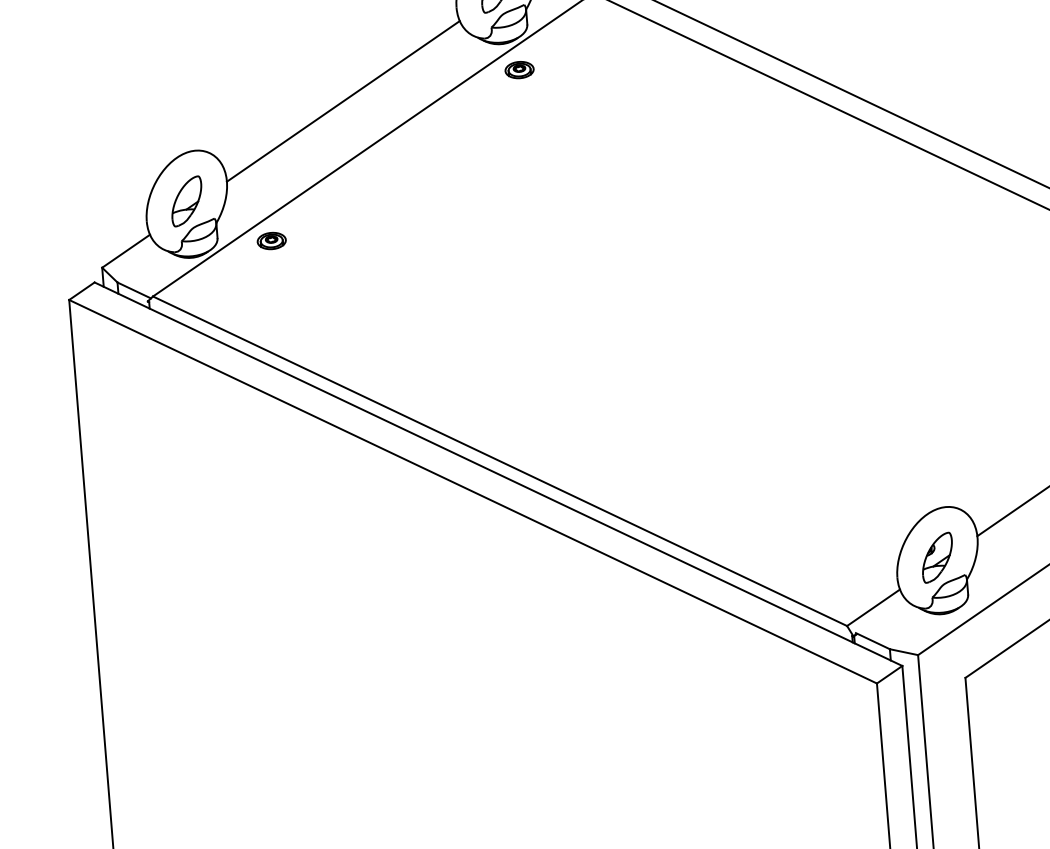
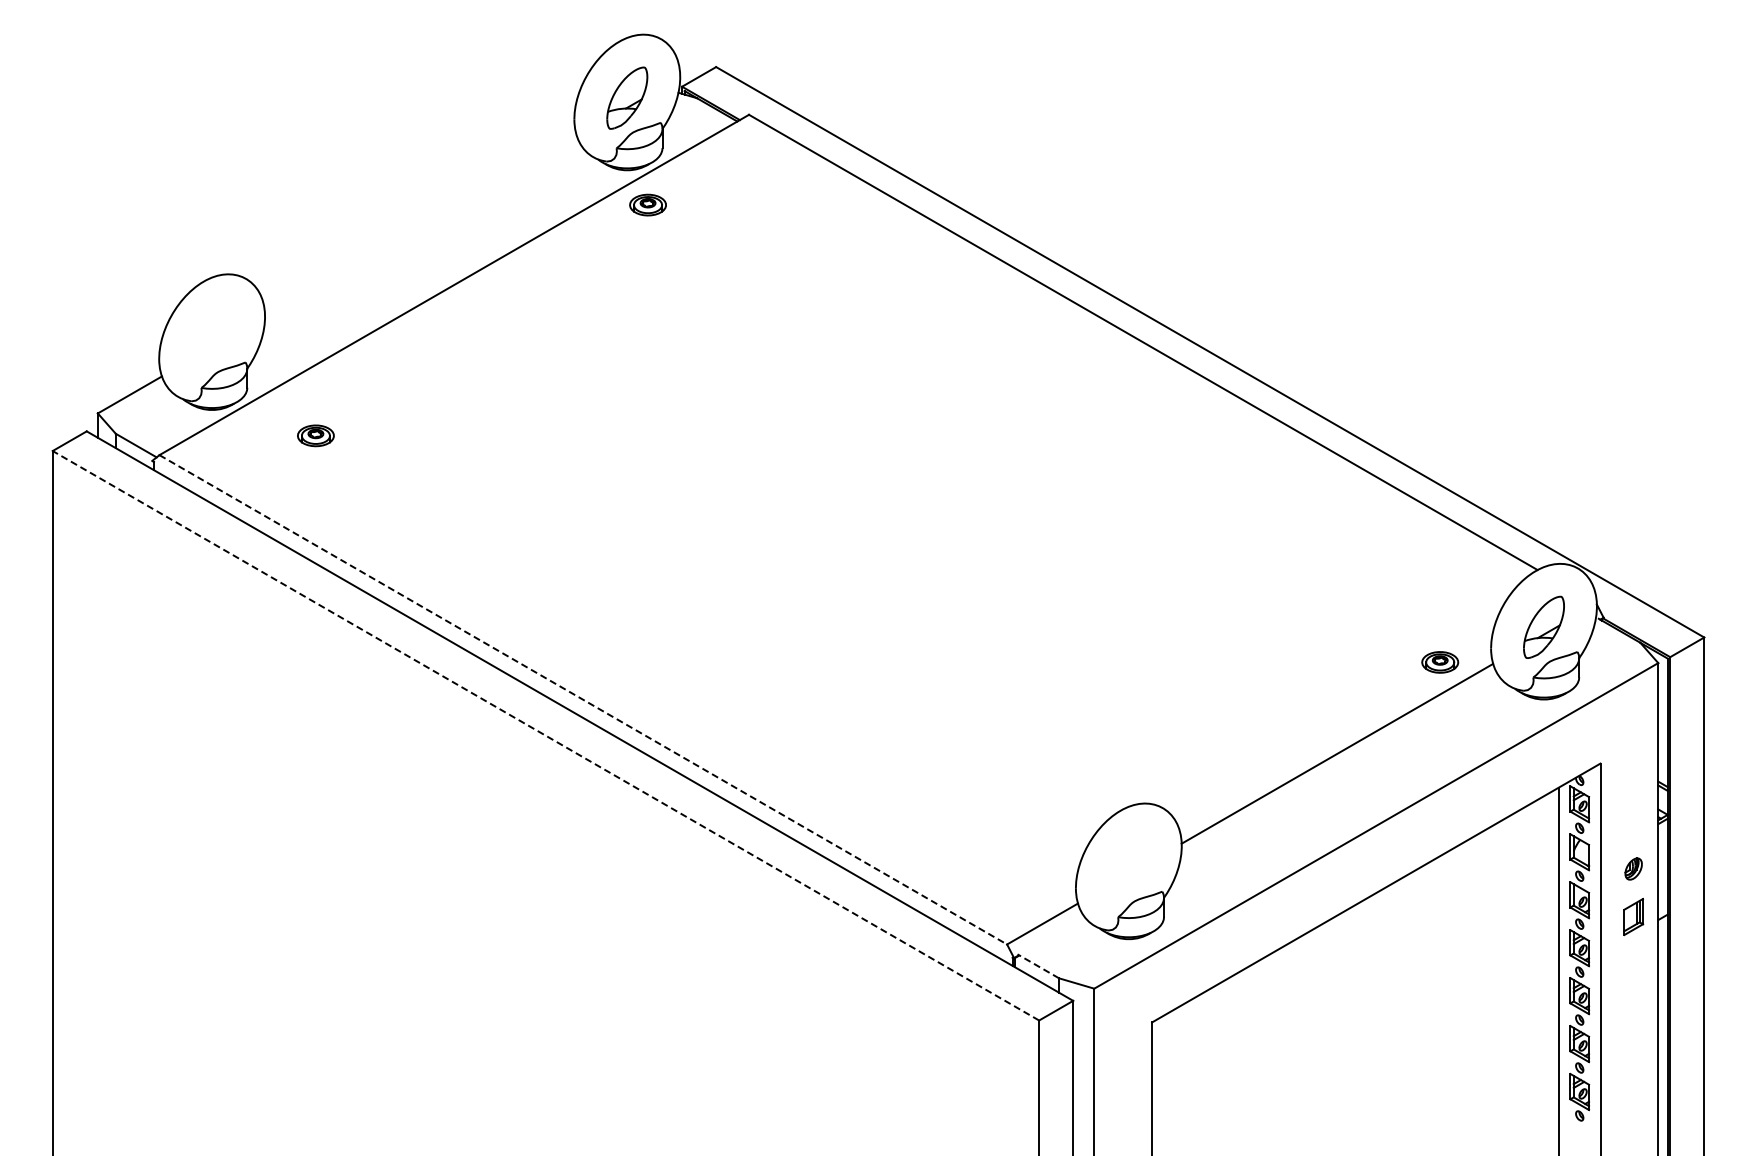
line: (343, 101) -> (421, 226), removed
part: (187, 201) -> (212, 337), removed
part: (271, 240) -> (315, 435), moved
line: (500, 461) -> (583, 700), solid -> dashed
line: (472, 491) -> (545, 735), solid -> dashed
part: (937, 557) -> (1128, 866), removed
line: (873, 641) -> (1038, 966), solid -> dashed

